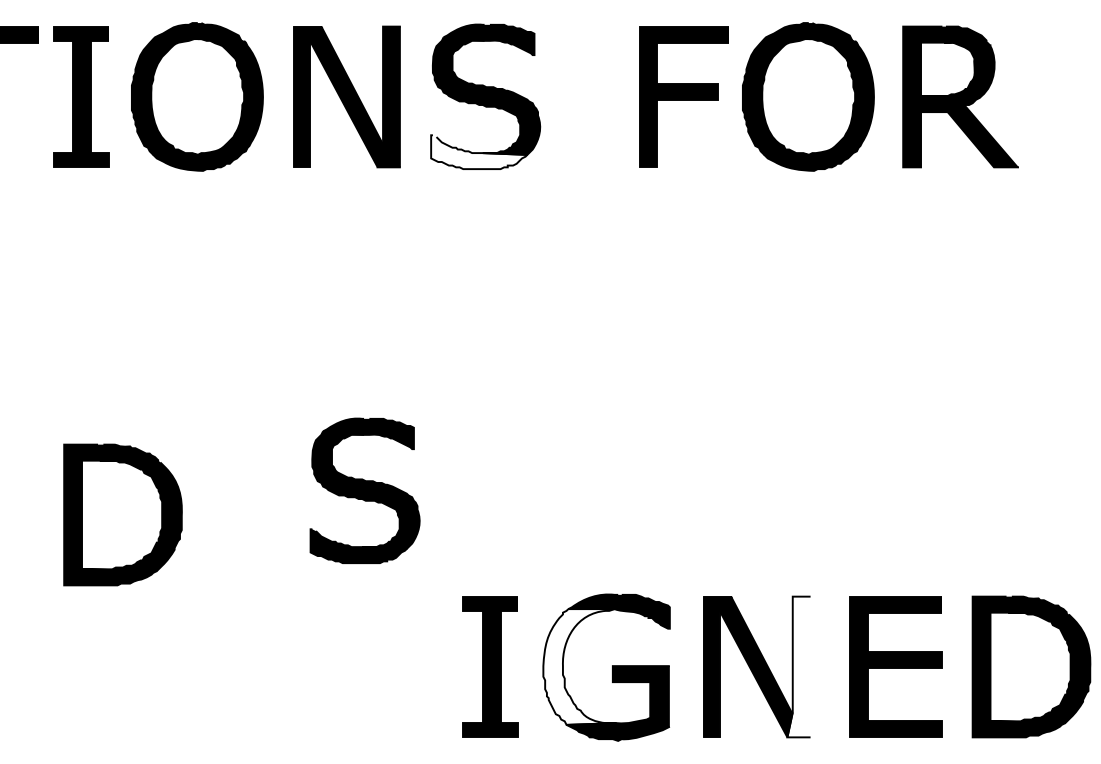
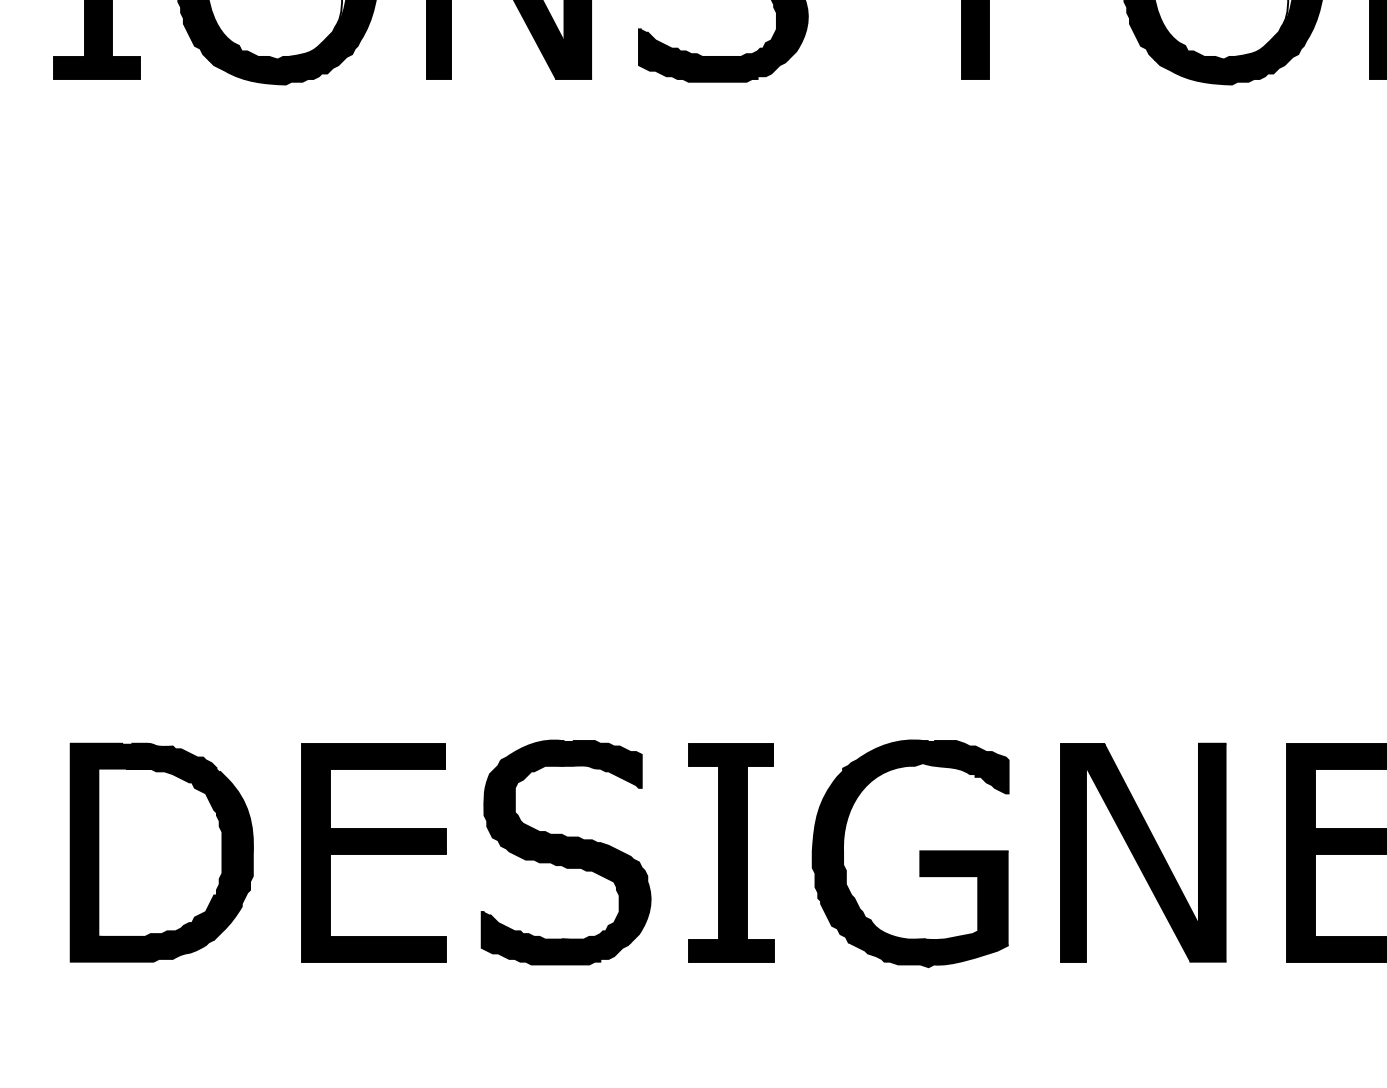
fill: (479, 152) -> (713, 56), added
part: (364, 490) -> (565, 851), moved
part: (122, 514) -> (161, 851), moved
part: (259, 666) -> (373, 851), added
fill: (579, 666) -> (868, 851), added
fill: (798, 666) -> (1207, 851), added

